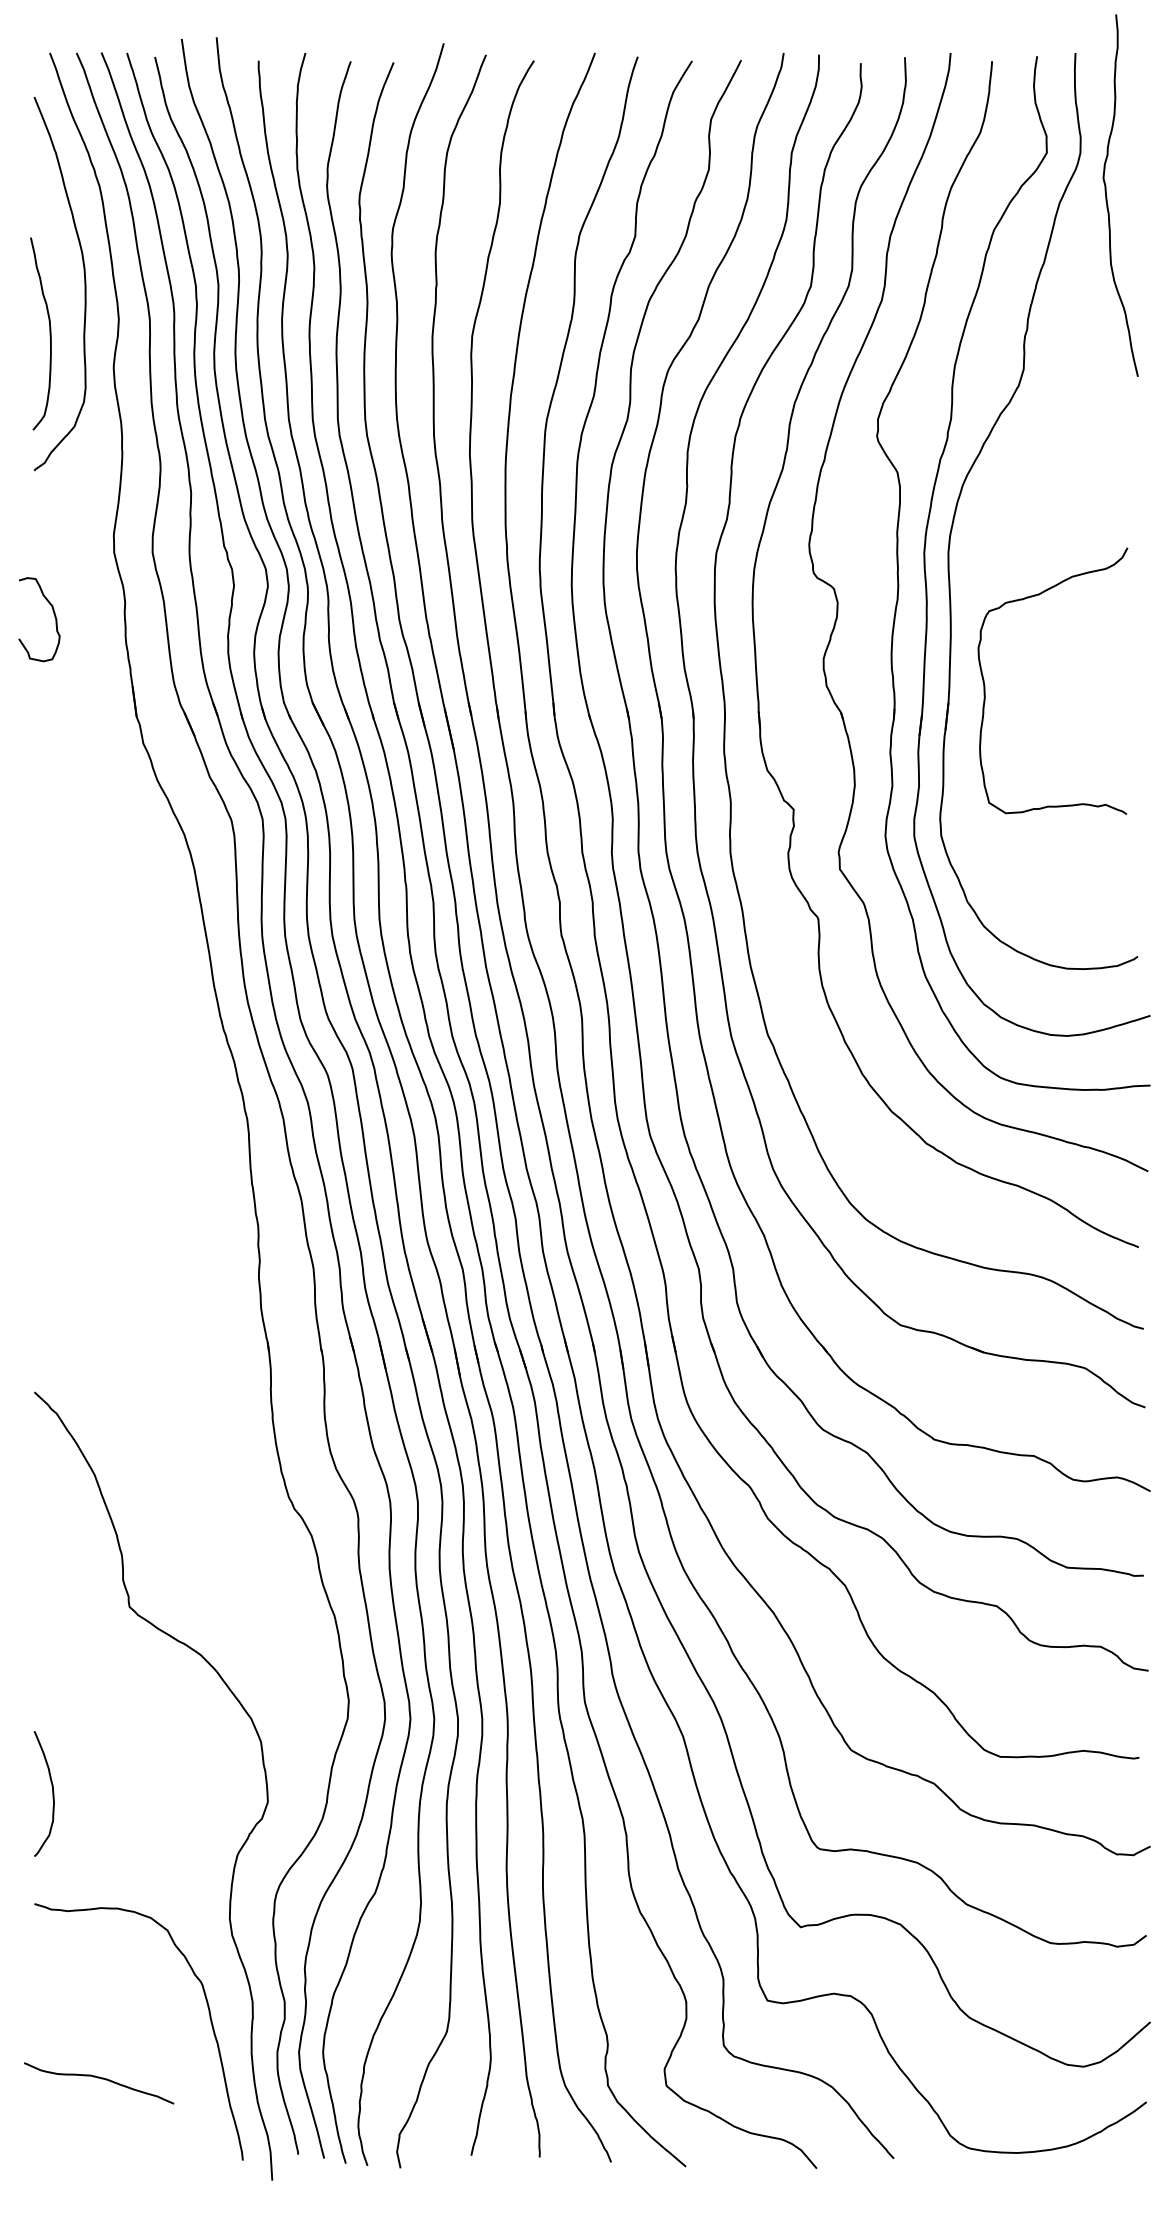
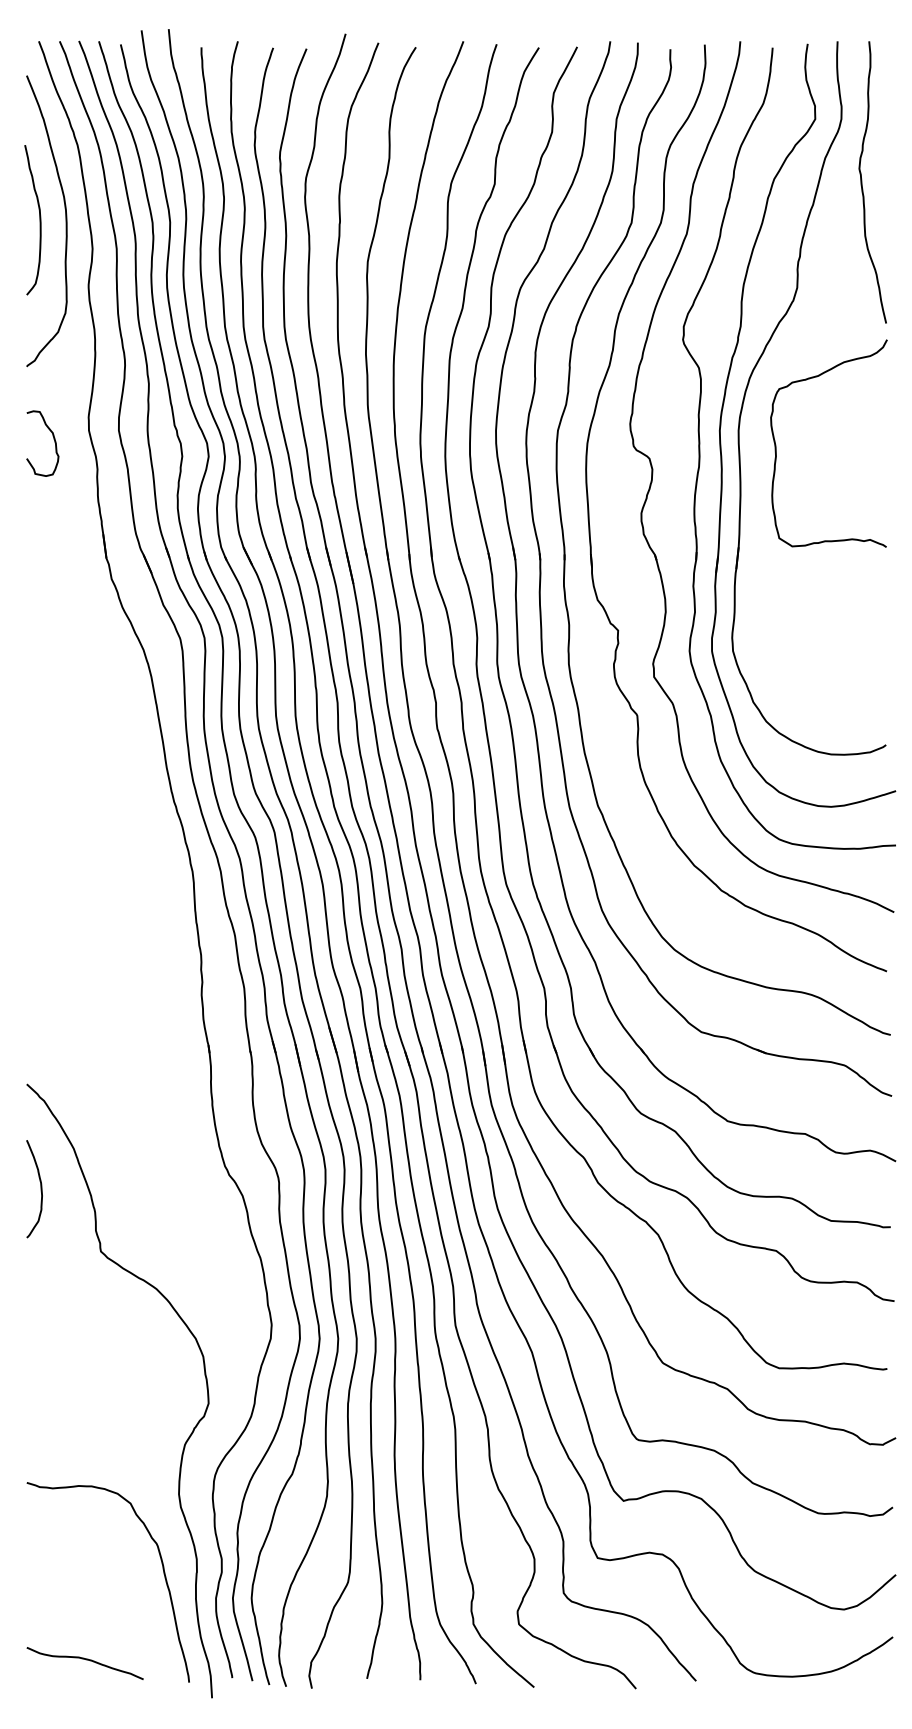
curve: (1107, 195) -> (862, 182), moved
curve: (49, 334) -> (39, 220), moved
curve: (53, 614) -> (53, 439), moved
curve: (985, 682) -> (776, 444), moved
curve: (51, 1794) -> (40, 1189), moved
curve: (100, 2079) -> (86, 1660), moved

